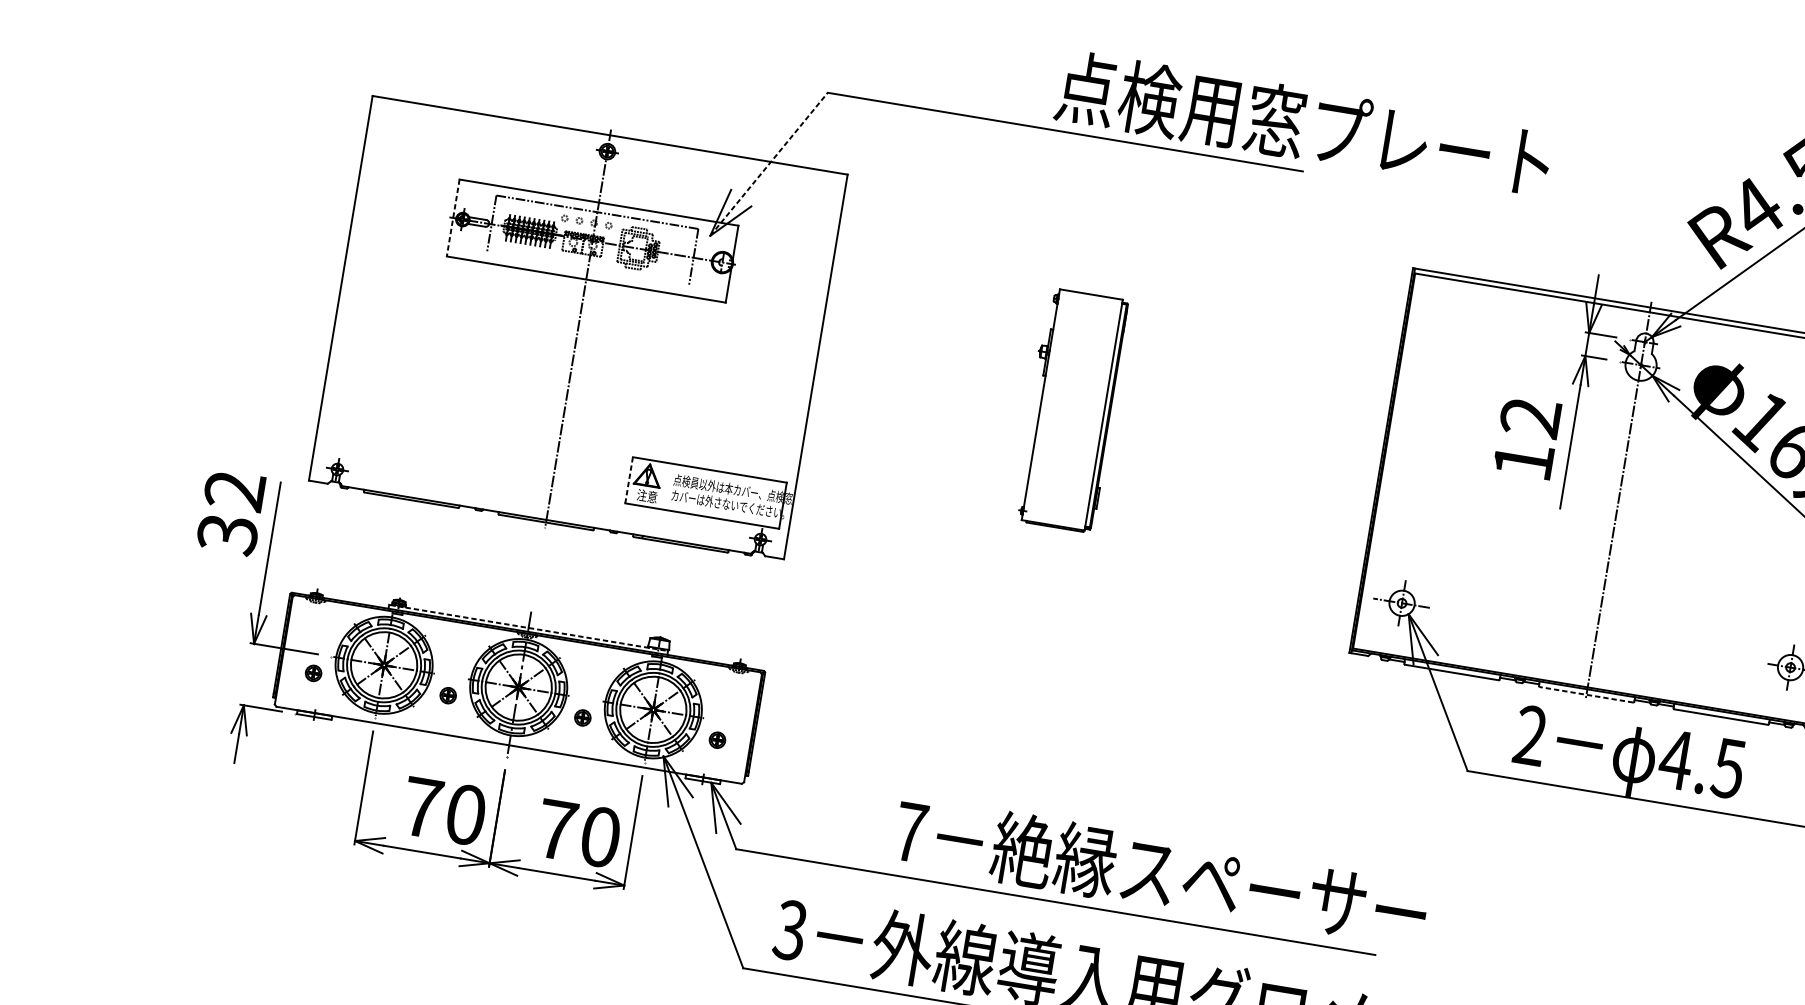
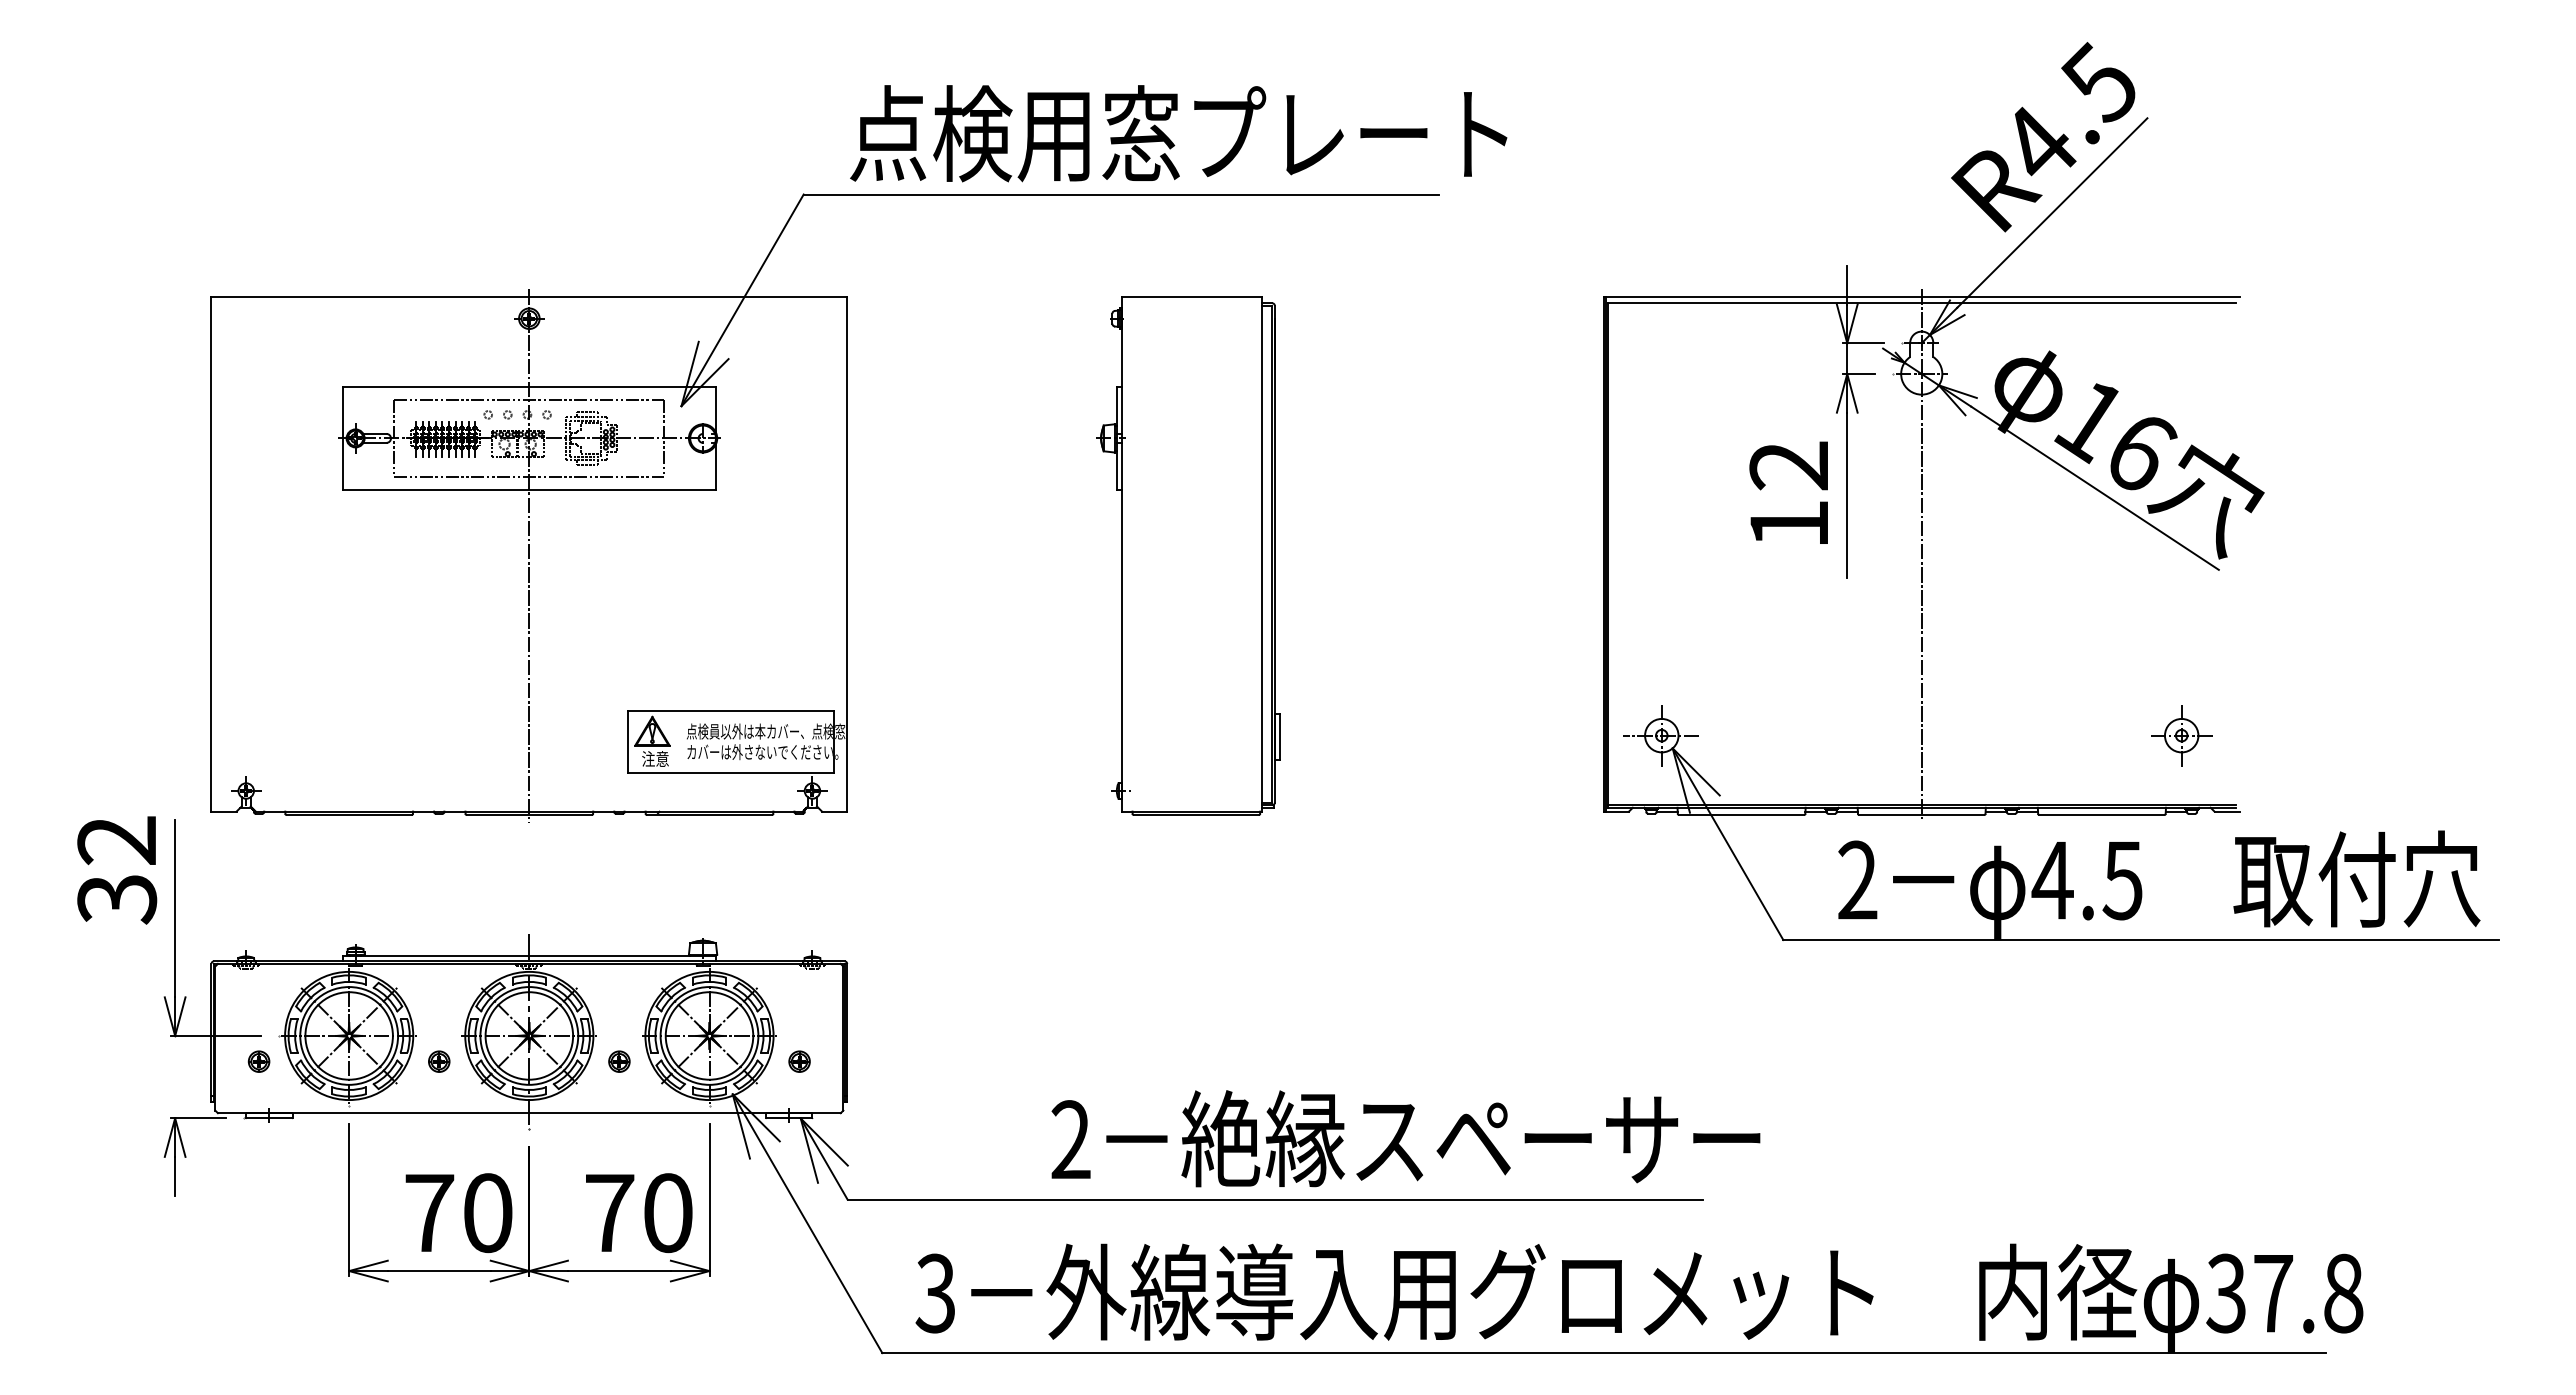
text: (1303, 124) -> (1178, 133), moved
line: (769, 163) -> (742, 299), dashed -> solid
line: (453, 218) -> (342, 438), dashed -> solid
line: (587, 270) -> (529, 477), added
part: (1070, 410) -> (1188, 555), size x1.67
line: (629, 480) -> (628, 742), dashed -> solid
line: (528, 628) -> (529, 956), dashed -> solid
line: (1586, 695) -> (1921, 815), dashed -> solid
text: (910, 831) -> (1070, 1139), 7 -> 2

